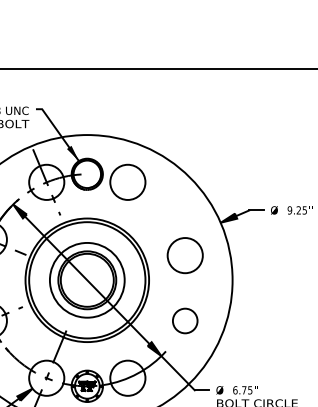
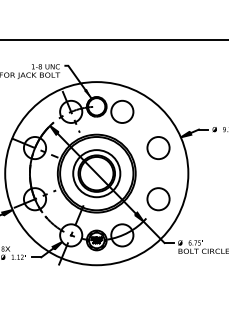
circle: (185, 254) -> (158, 147), moved
circle: (185, 321) -> (158, 199), size x1.43

